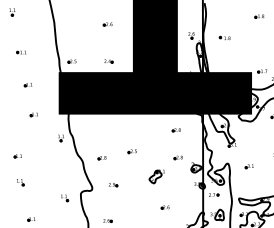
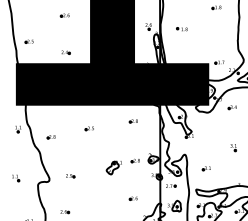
part: (71, 61) -> (28, 41), moved
part: (131, 151) -> (88, 128), moved
part: (177, 157) -> (134, 160), moved
part: (101, 158) -> (50, 137), moved
part: (248, 166) -> (205, 168), moved
part: (65, 198) -> (16, 178), moved
part: (164, 207) -> (132, 198), moved

